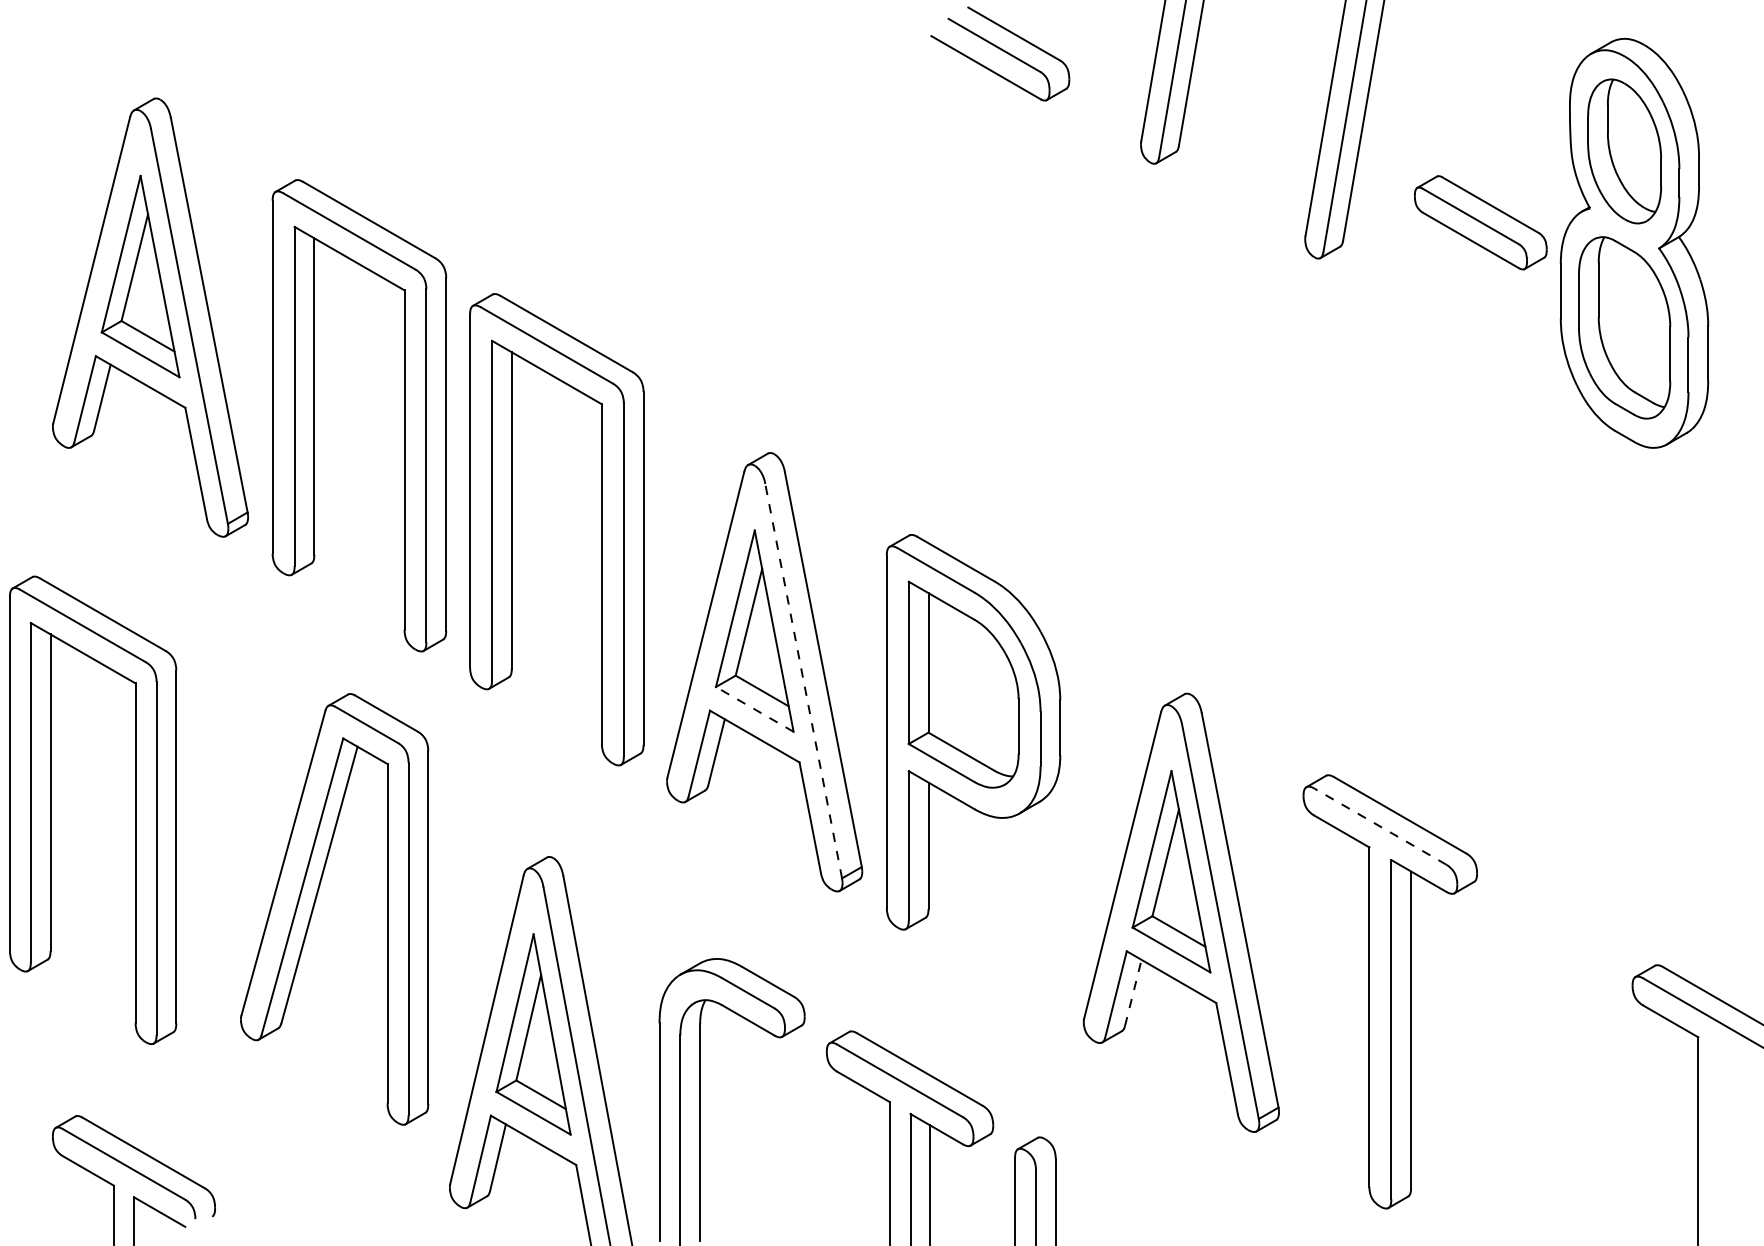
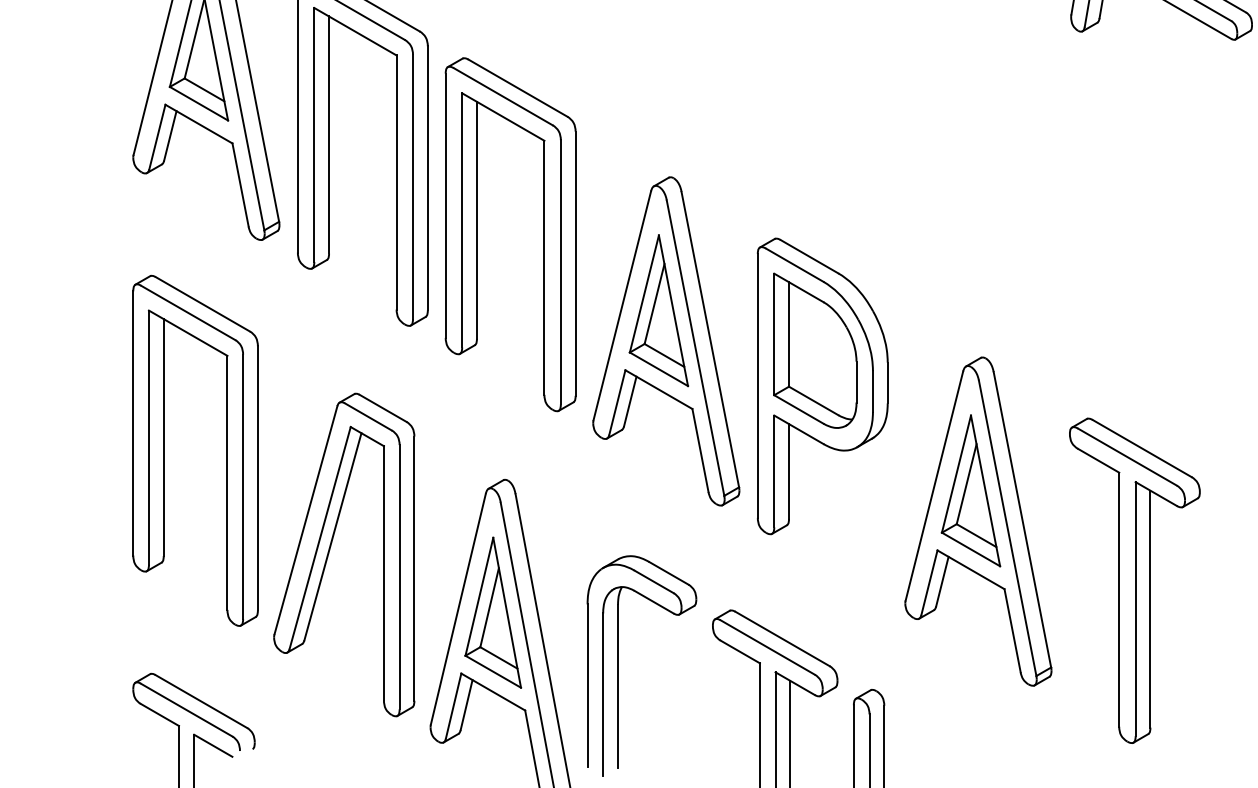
line: (803, 681) -> (695, 348), dashed -> solid
line: (754, 709) -> (658, 369), dashed -> solid
part: (51, 810) -> (164, 450), moved
line: (1380, 826) -> (1127, 456), dashed -> solid
part: (315, 904) -> (329, 551), moved
line: (1133, 992) -> (942, 581), dashed -> solid

